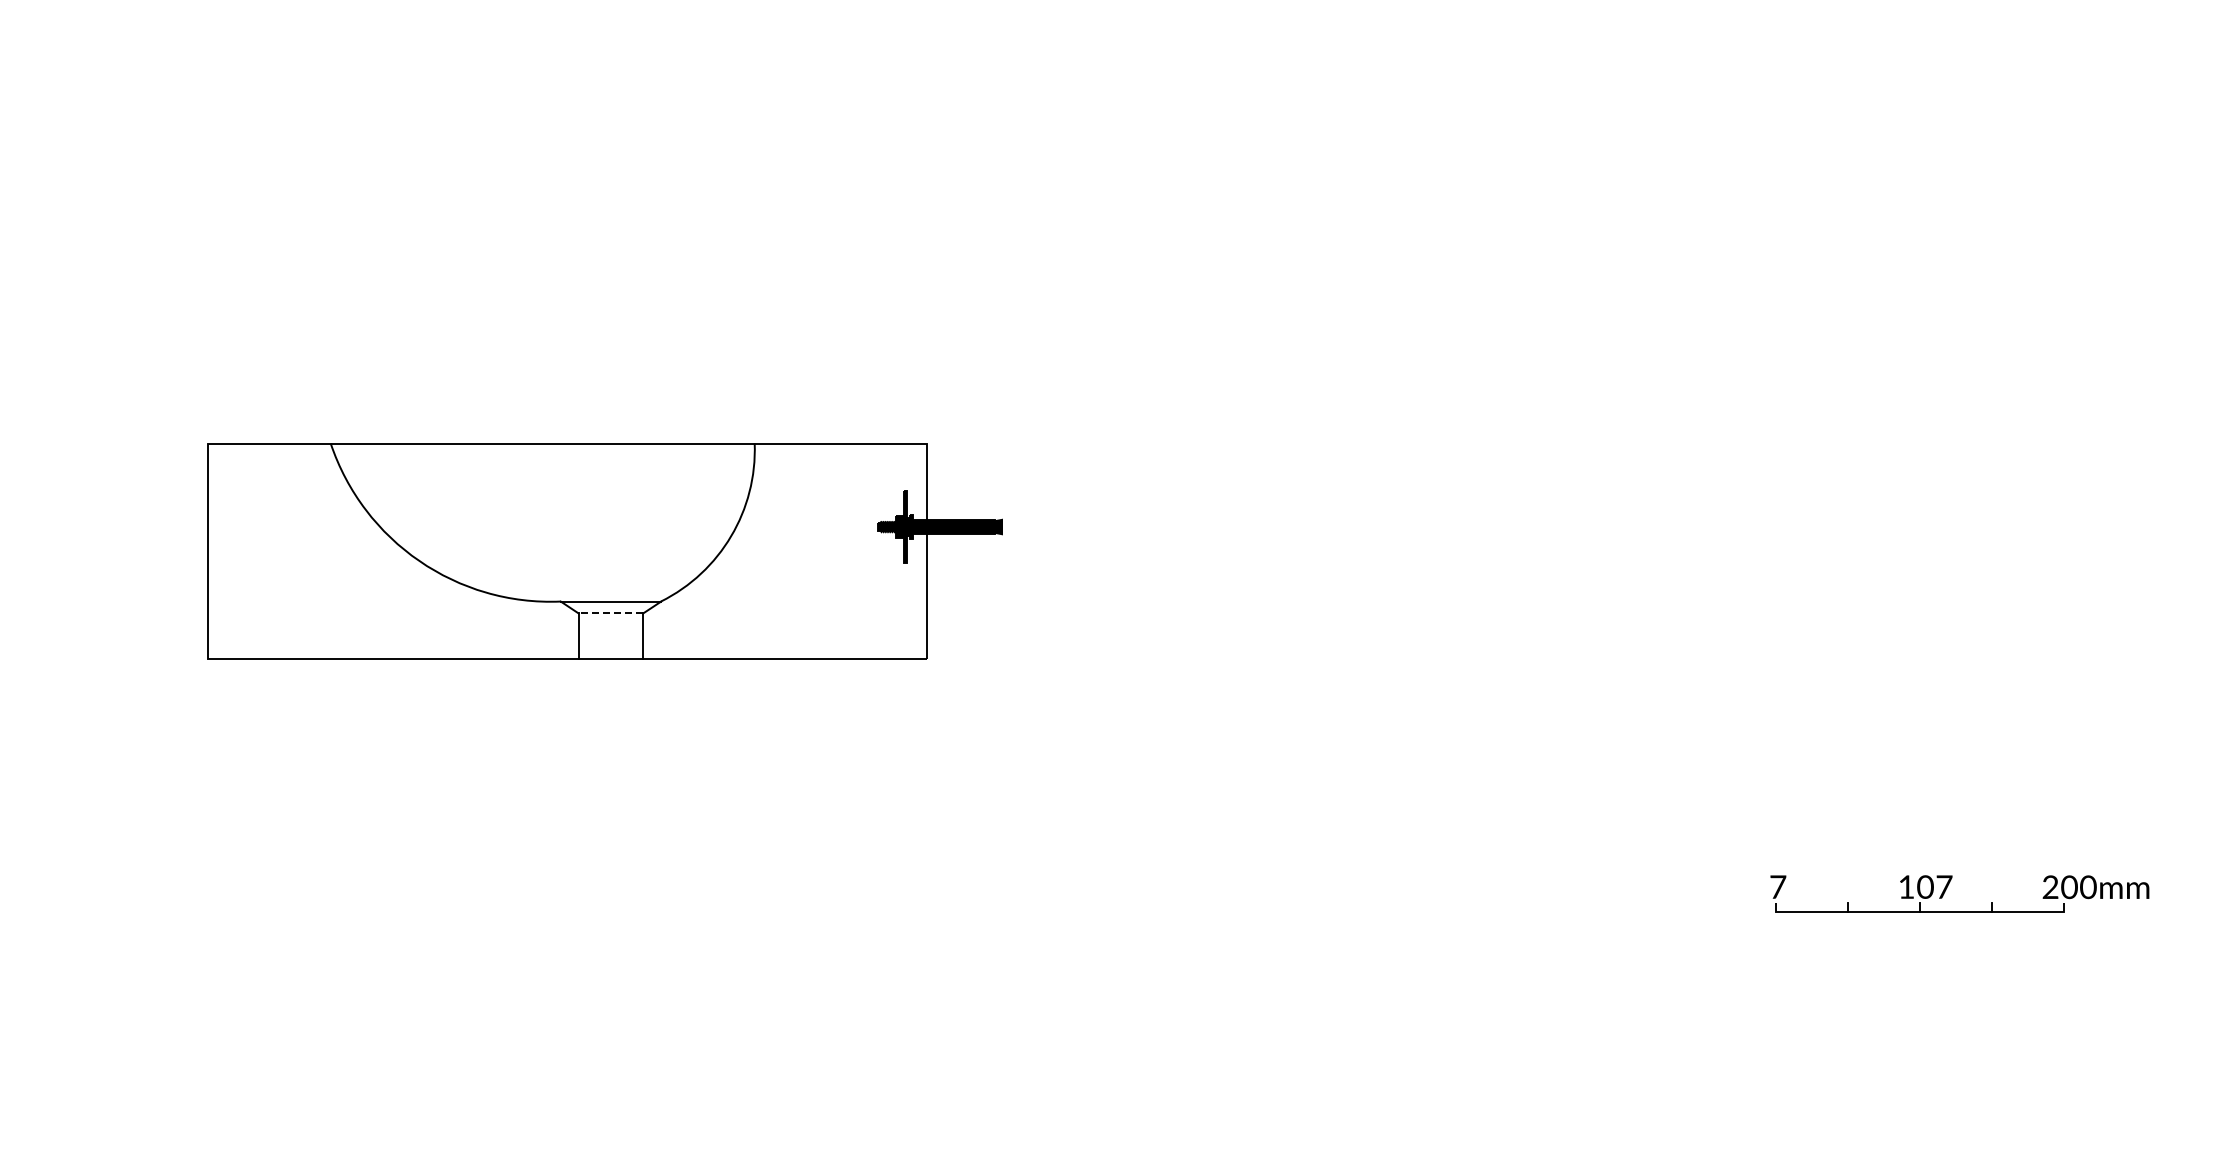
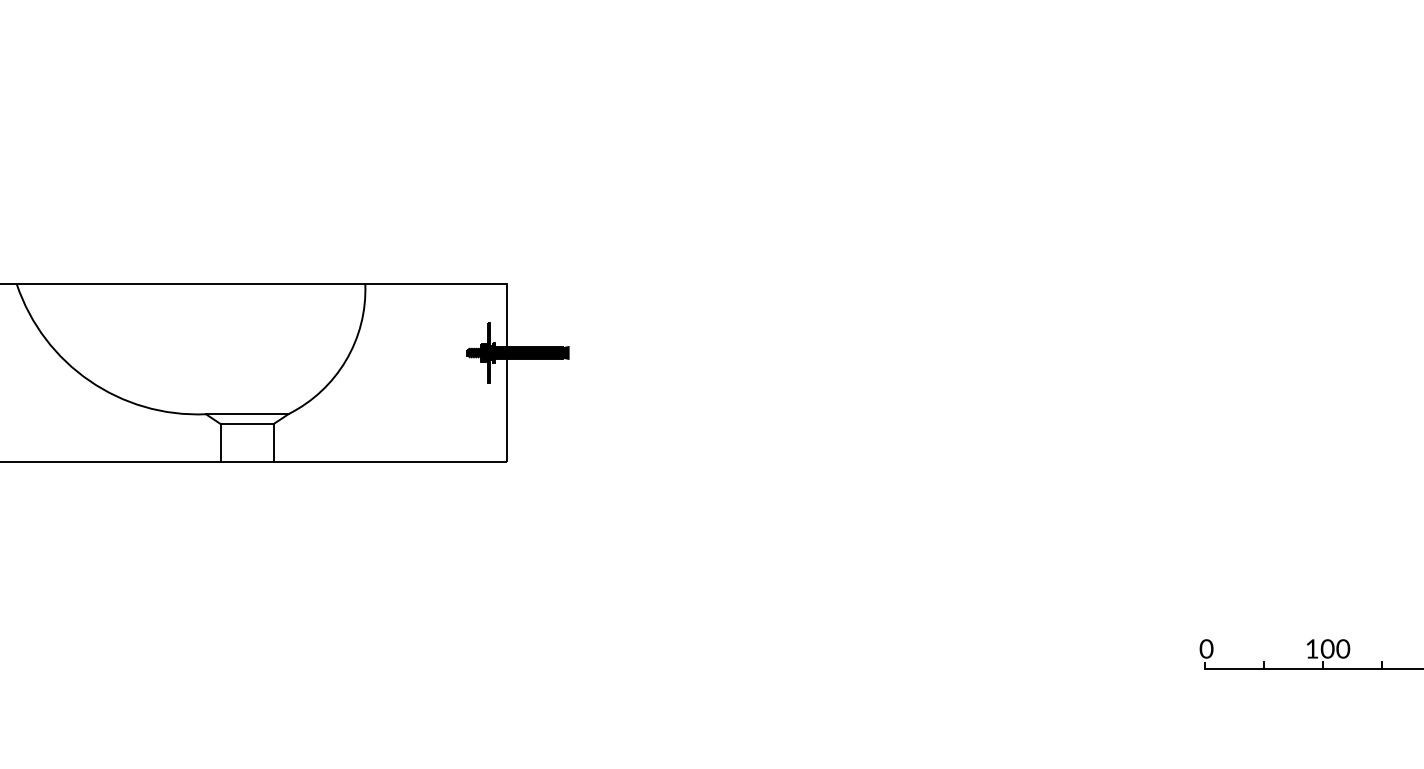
line: (610, 613) -> (246, 424), dashed -> solid
text: (1777, 886) -> (1206, 648), 7 -> 0
text: (1944, 886) -> (1343, 648), 107 -> 100

